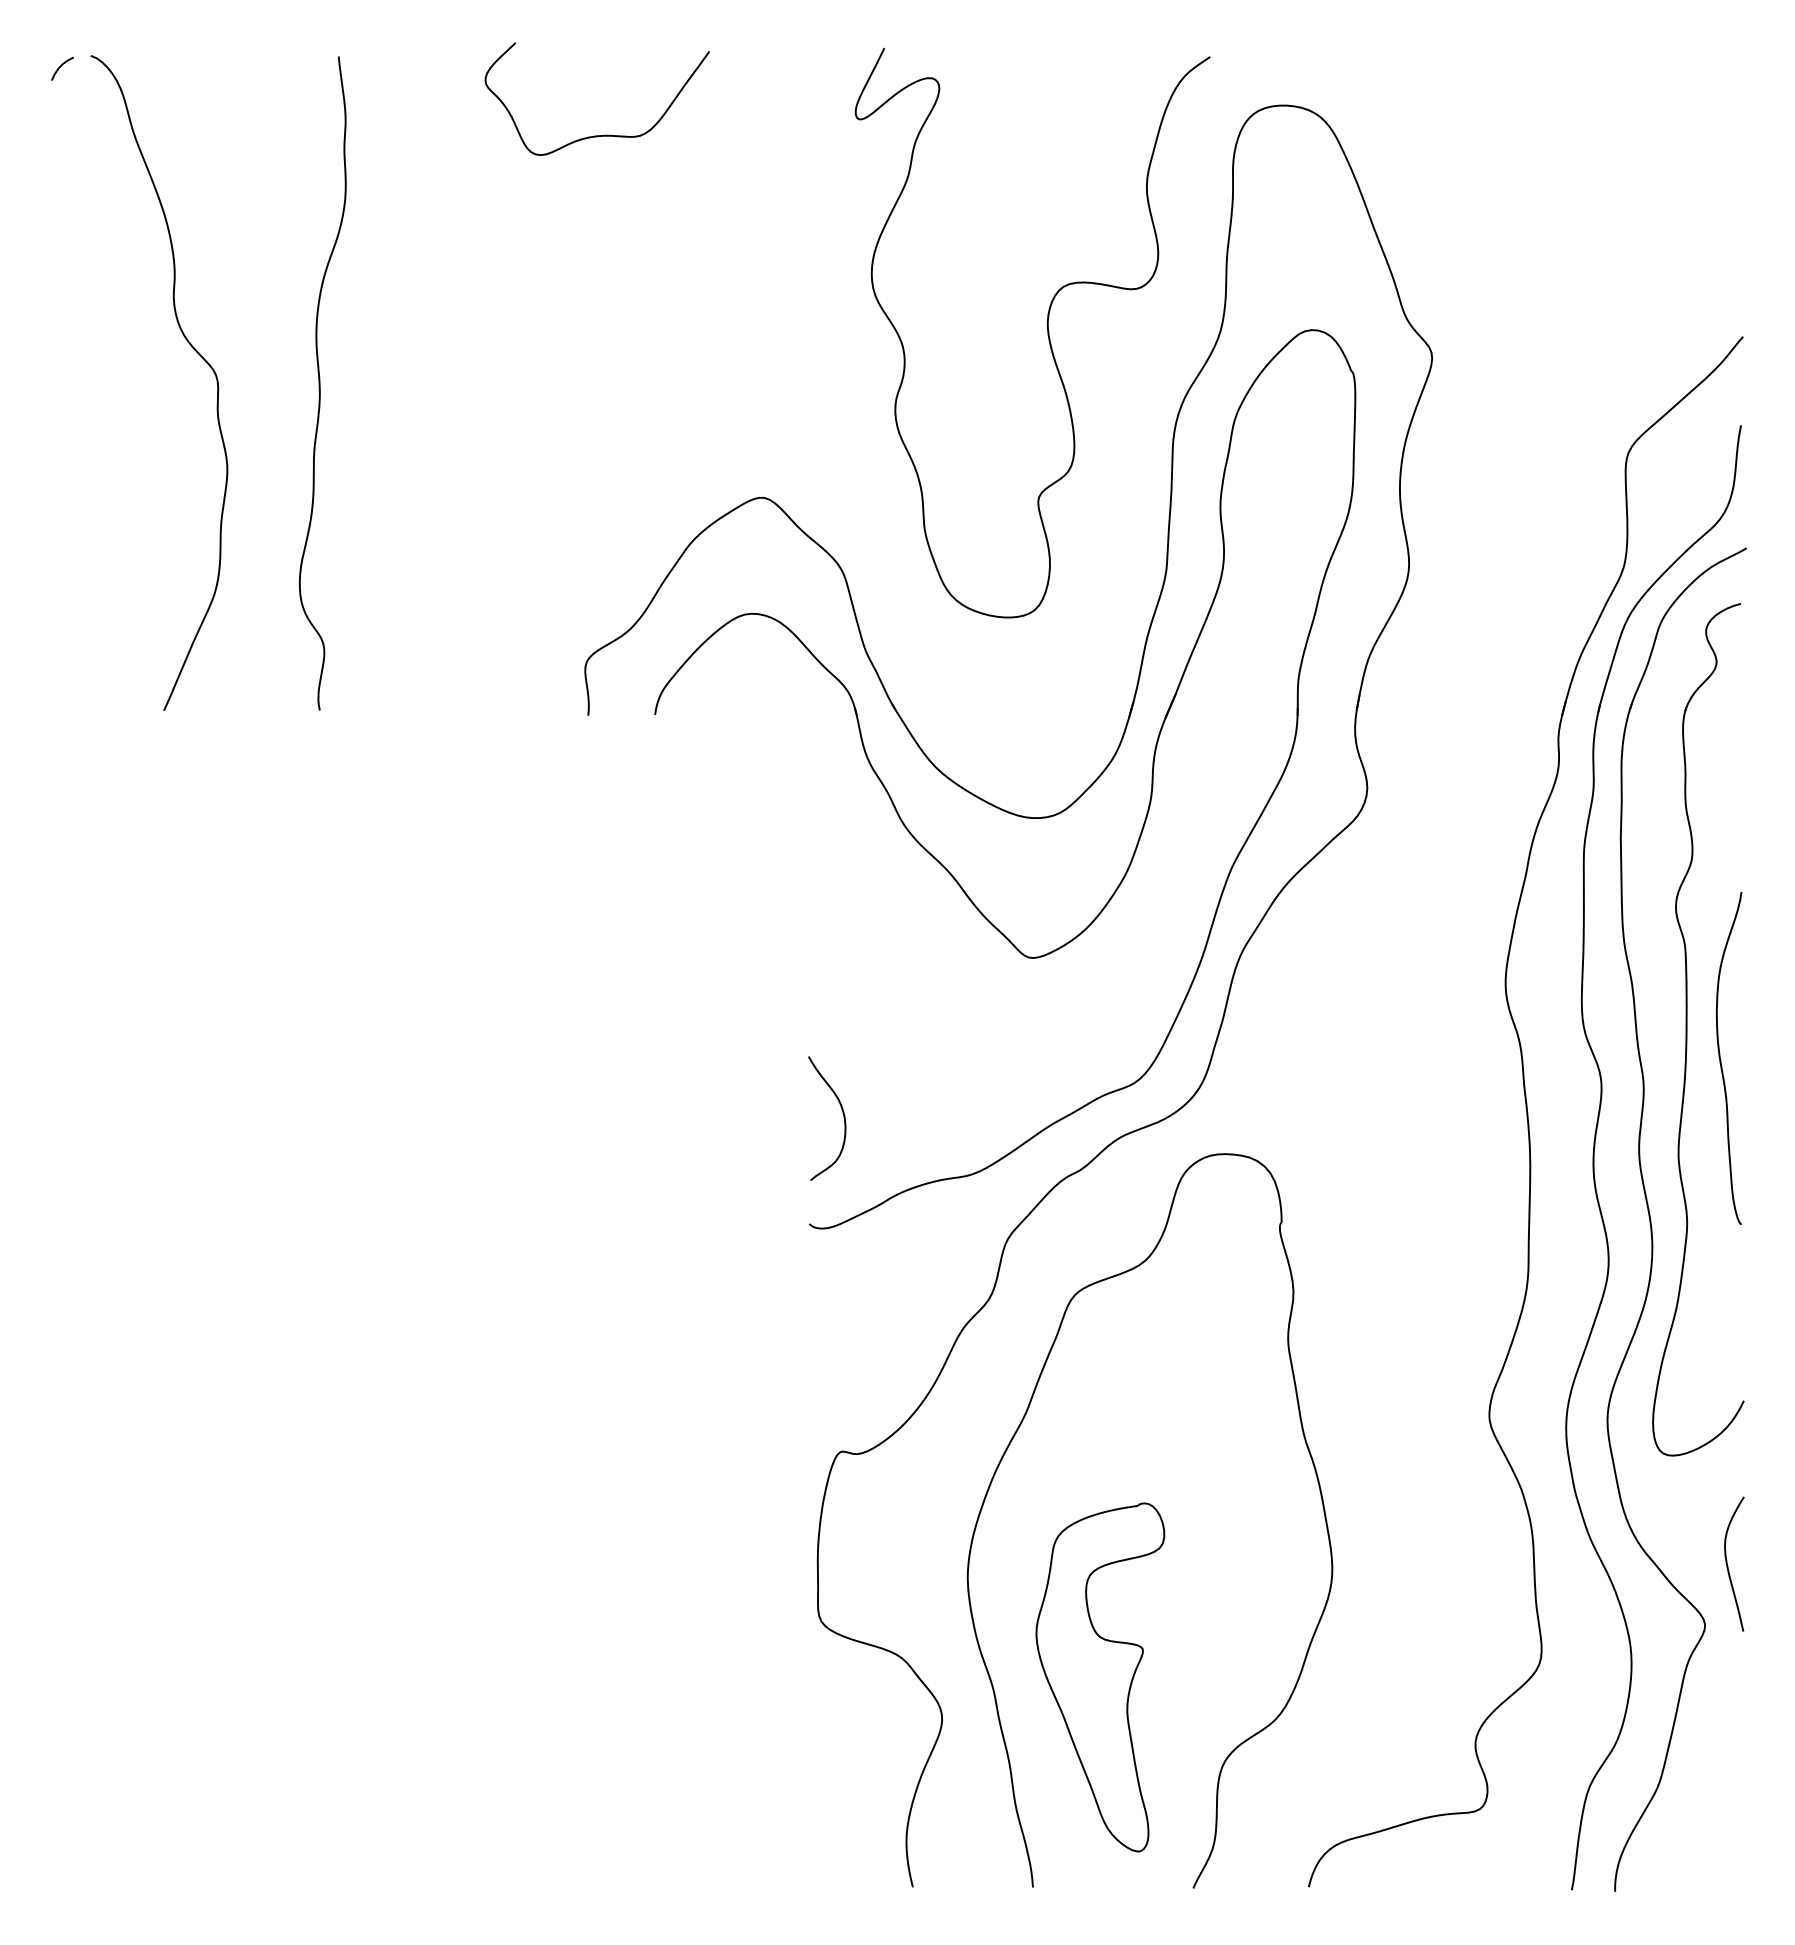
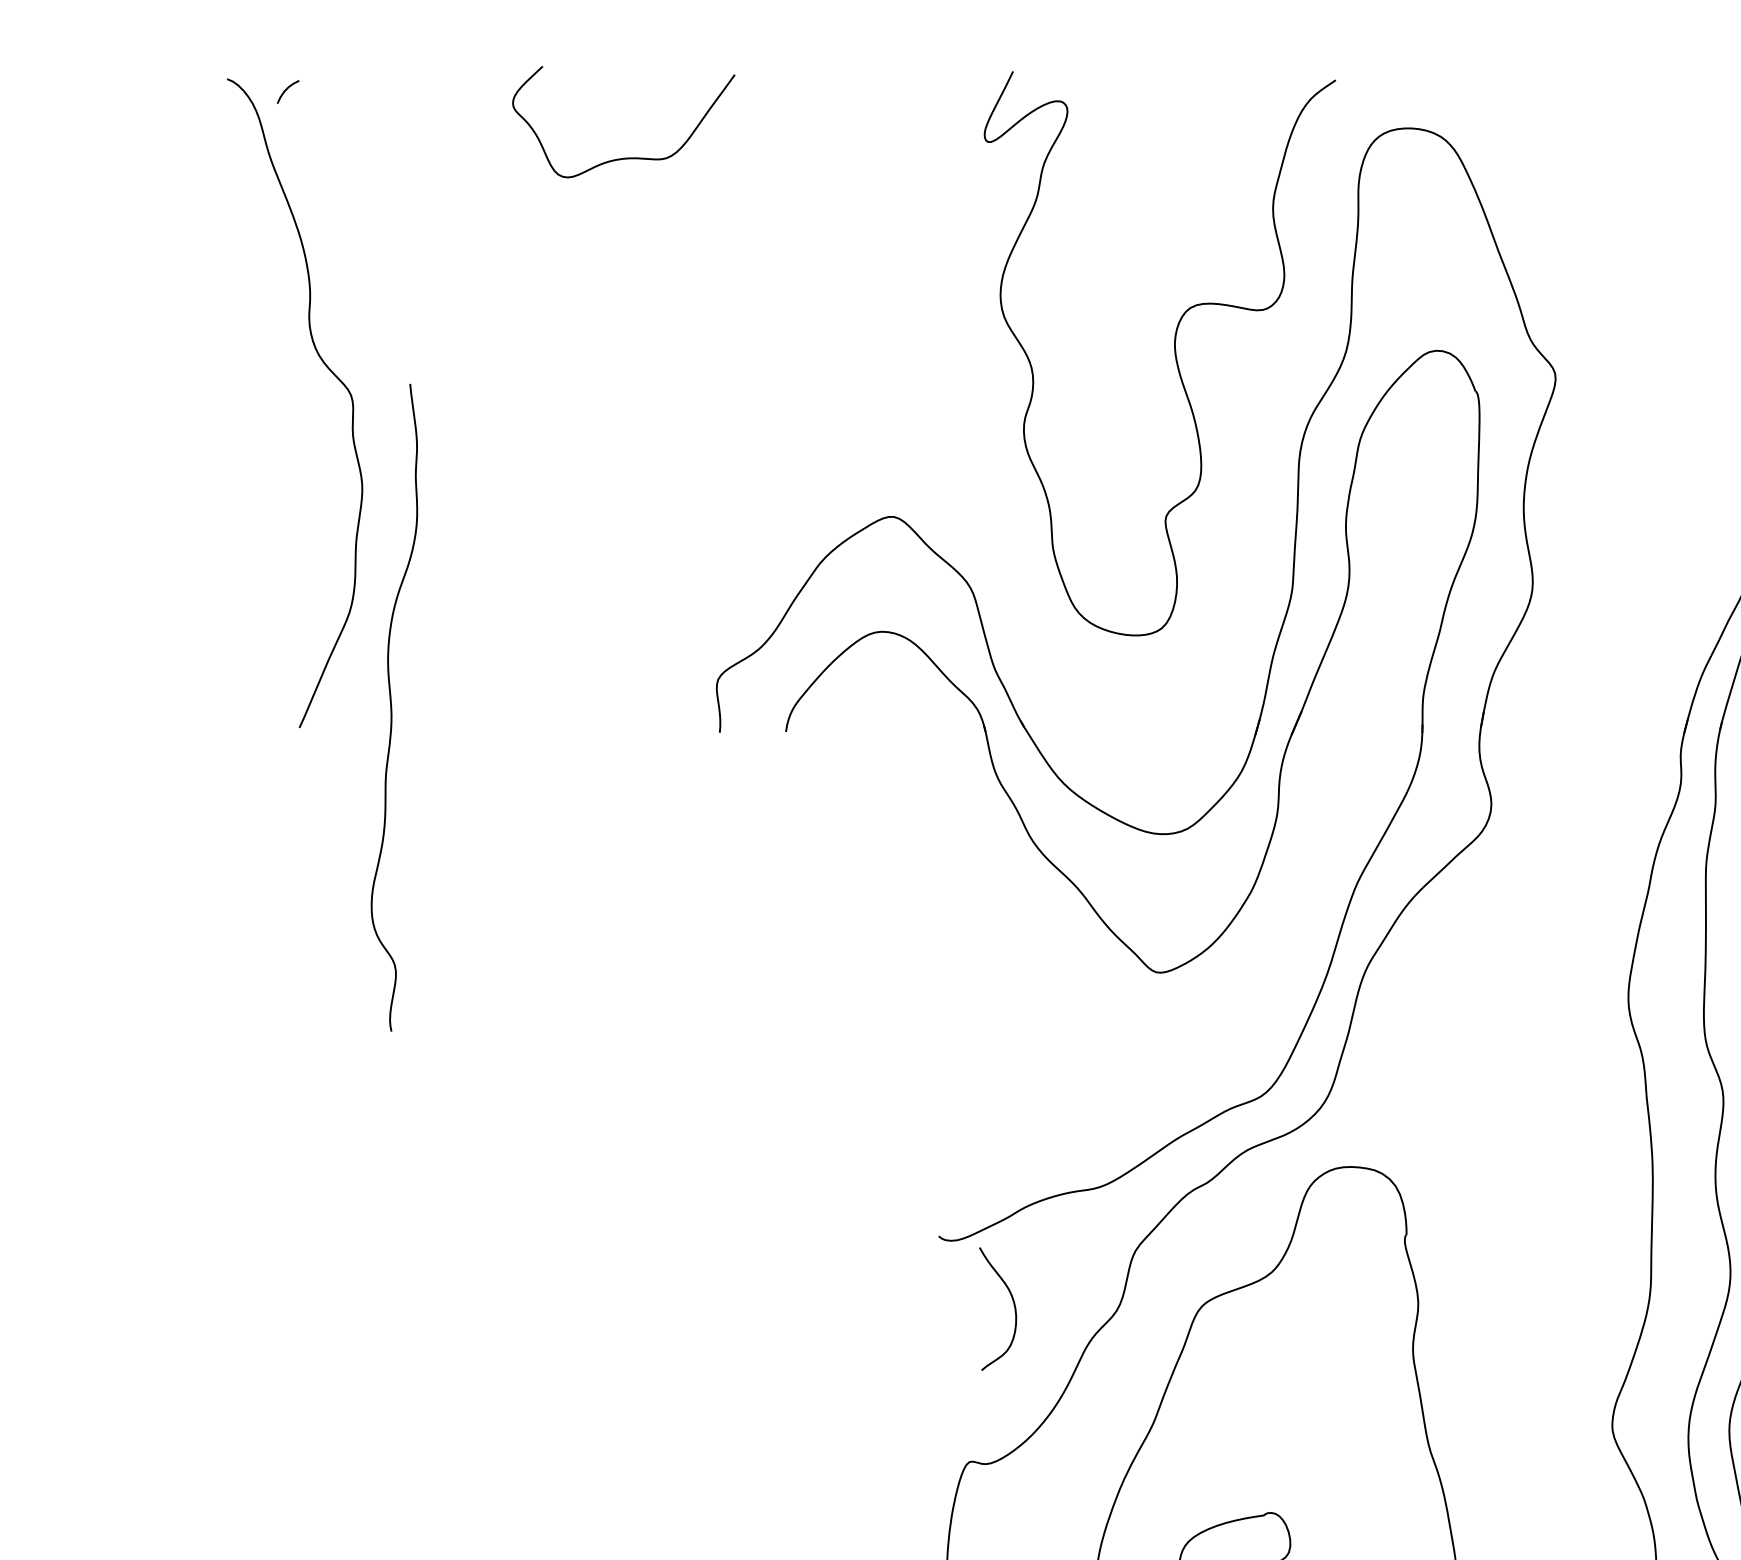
curve: (61, 66) -> (287, 89), moved
curve: (603, 134) -> (629, 157), moved
curve: (320, 383) -> (392, 707), moved
curve: (842, 1113) -> (1013, 1304), moved

